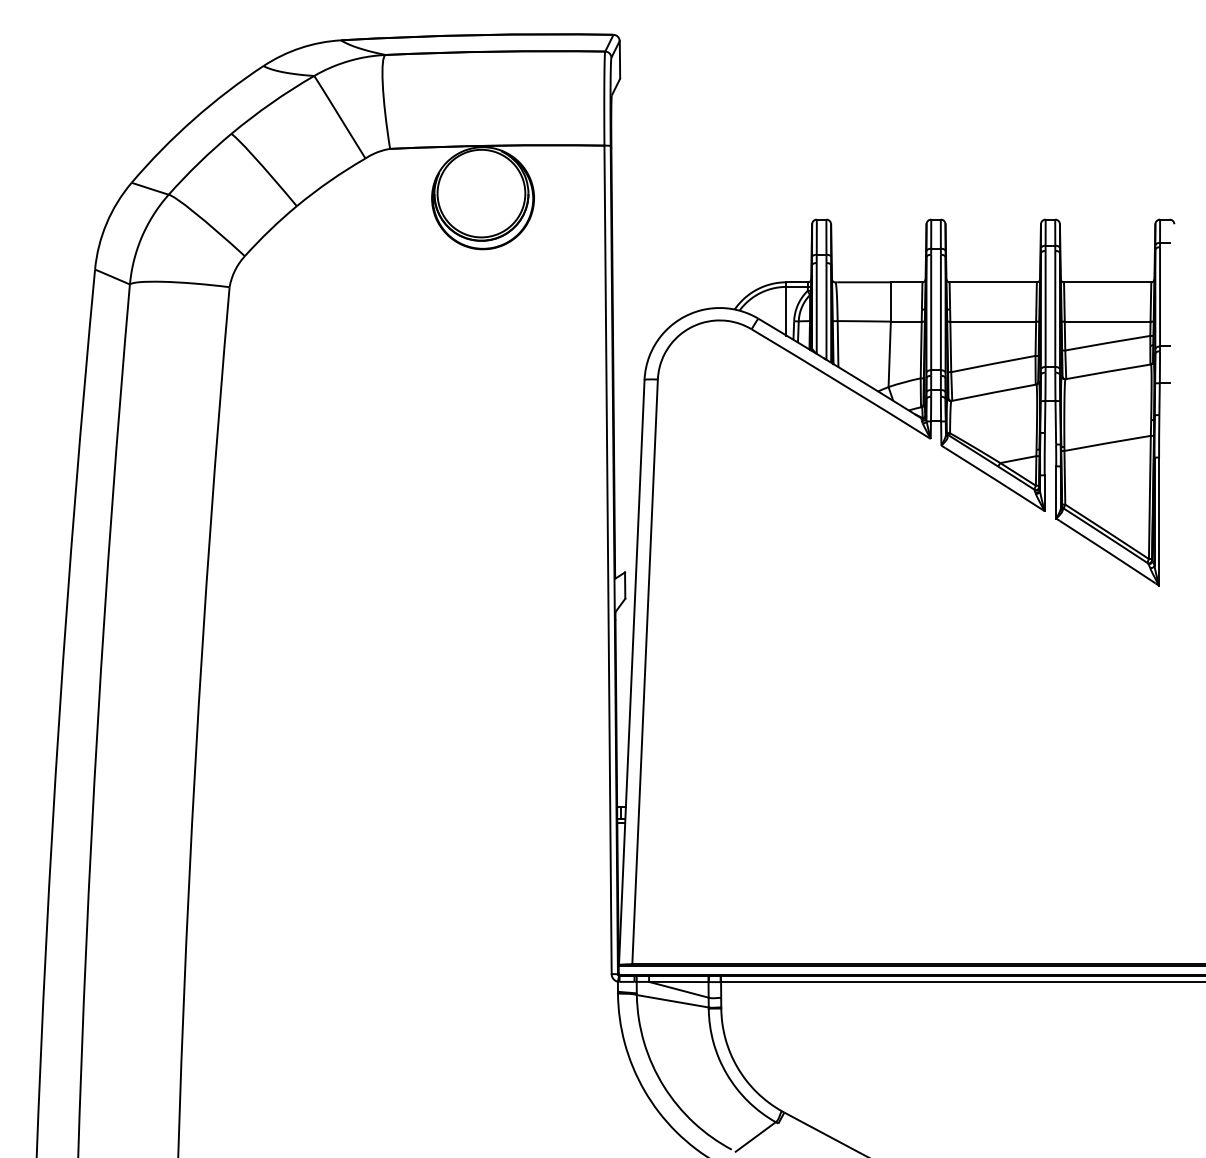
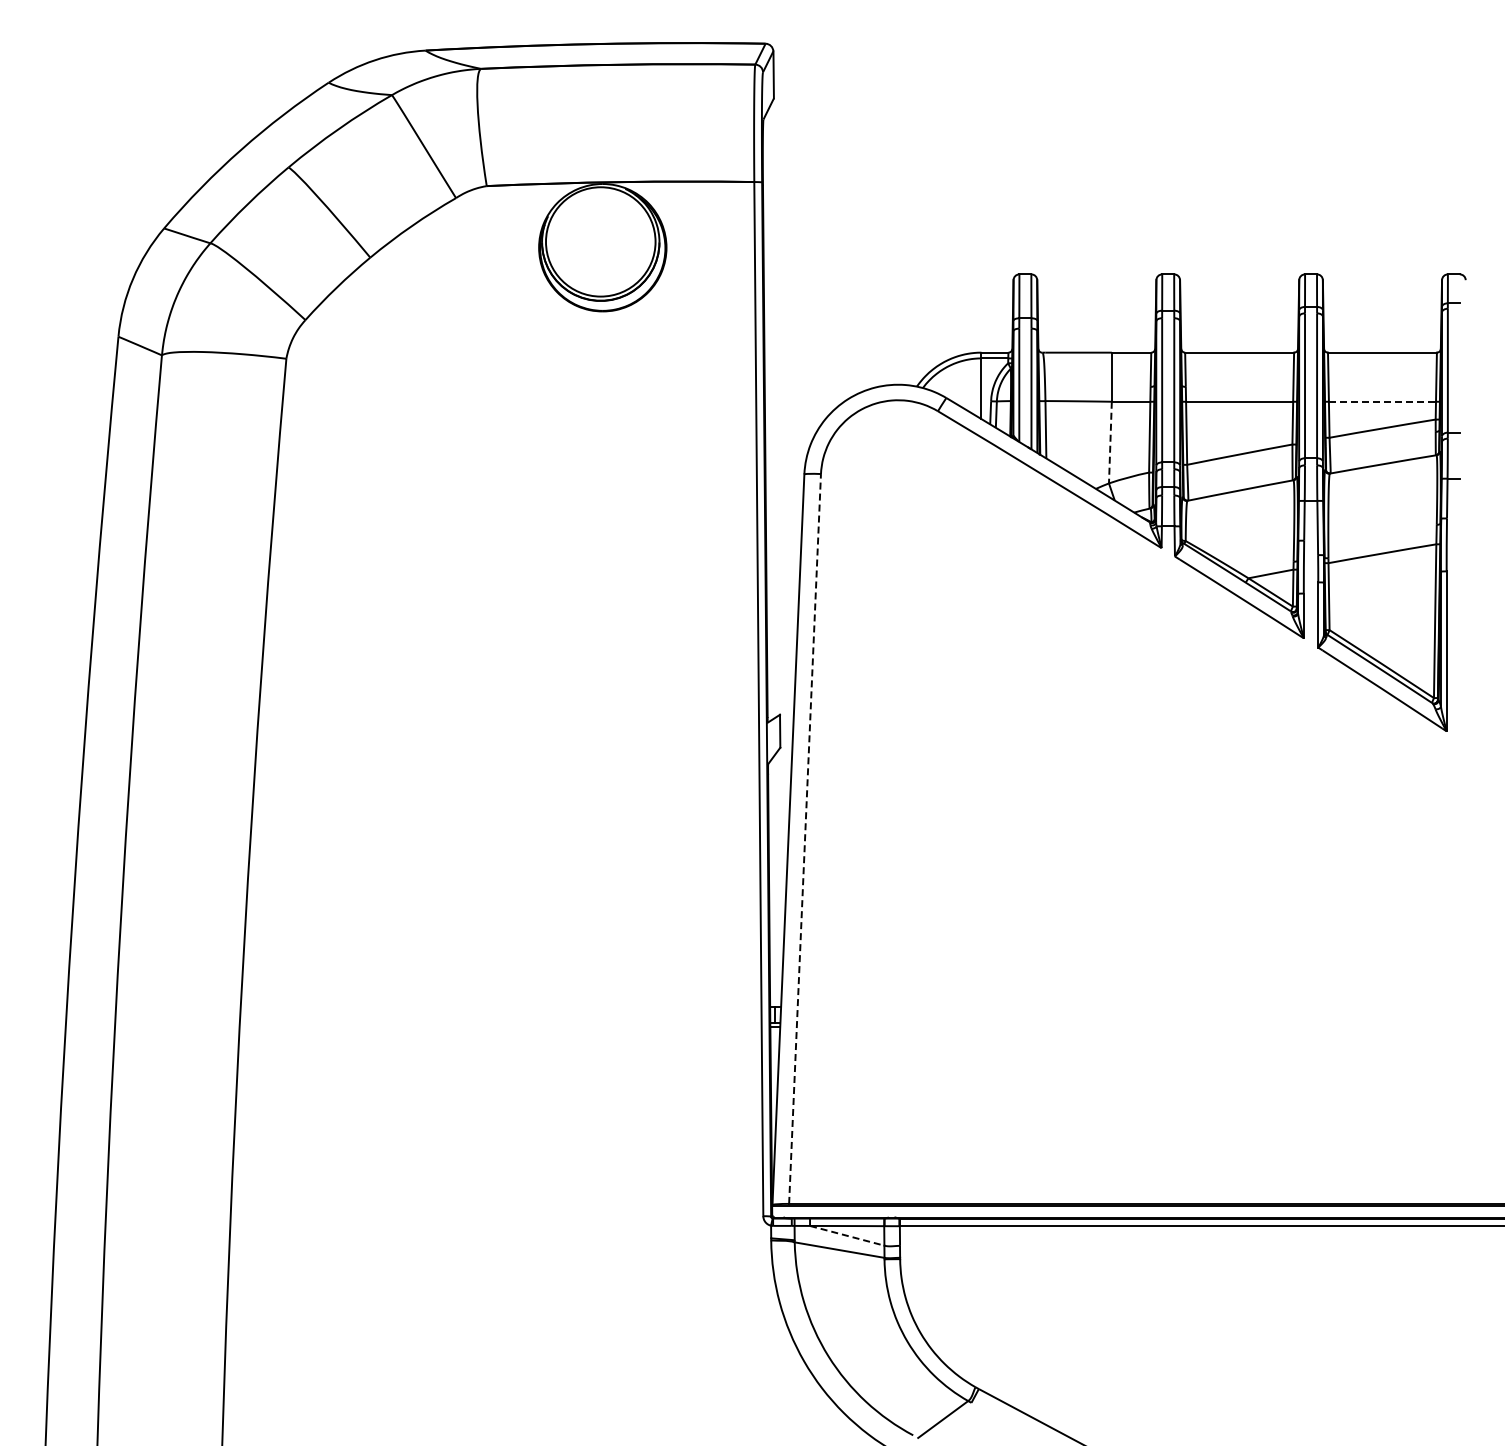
line: (1107, 321) -> (1382, 401), solid -> dashed
line: (889, 354) -> (1110, 442), solid -> dashed
line: (645, 671) -> (805, 838), solid -> dashed
line: (679, 989) -> (847, 1235), solid -> dashed

